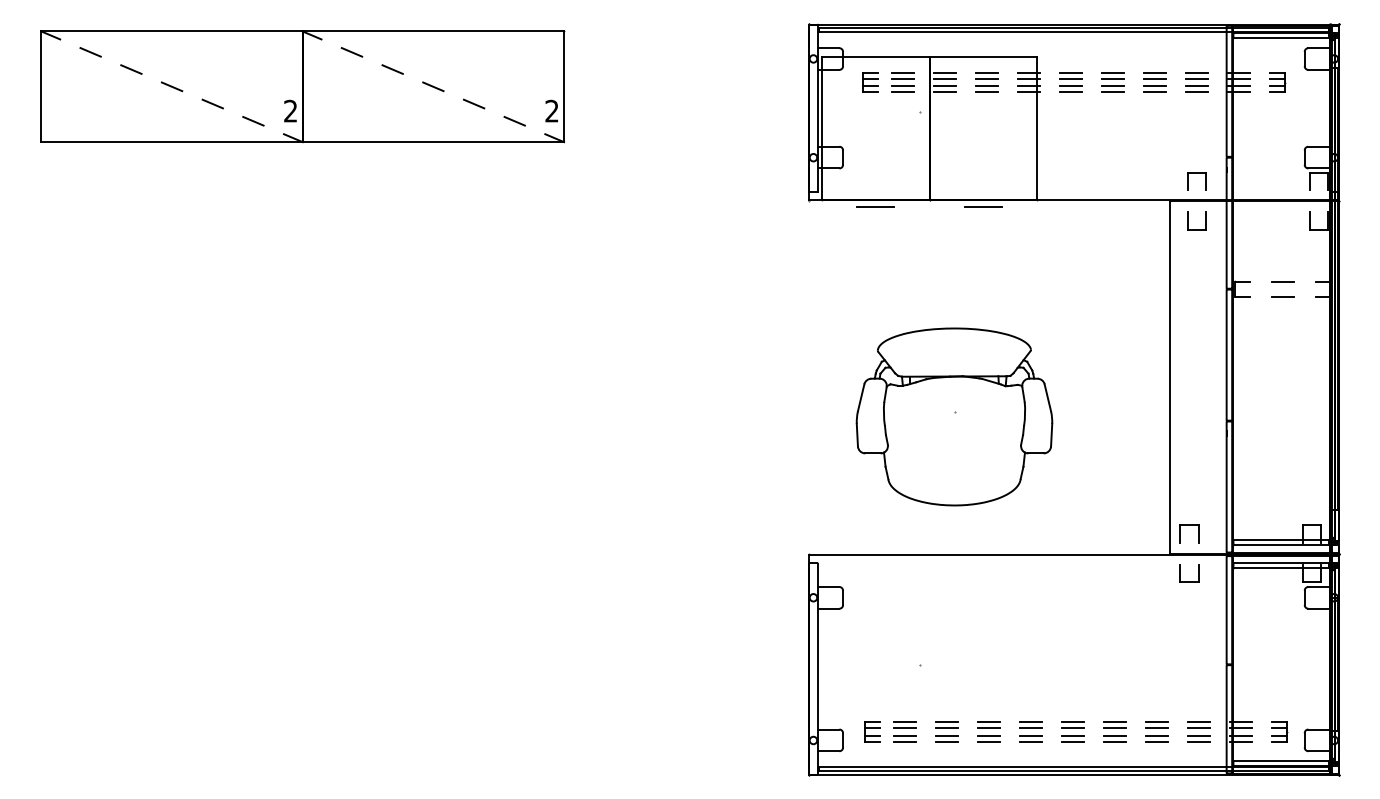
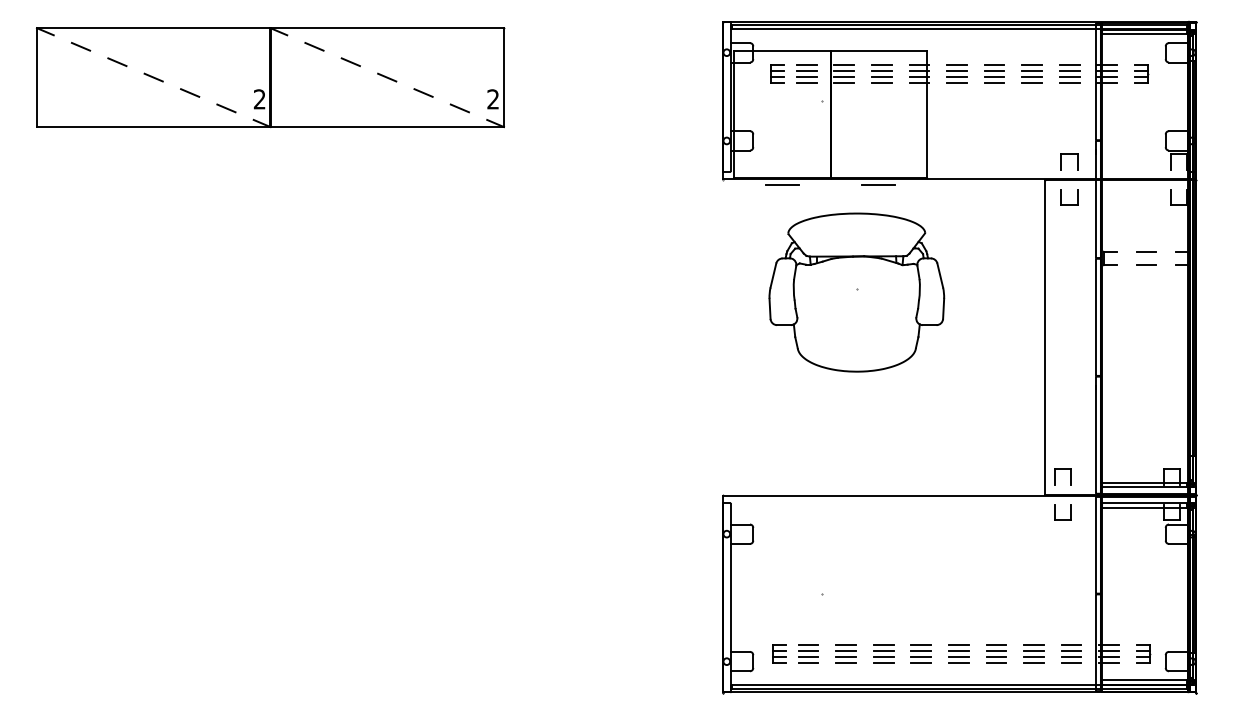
part: (954, 416) -> (856, 292), moved

